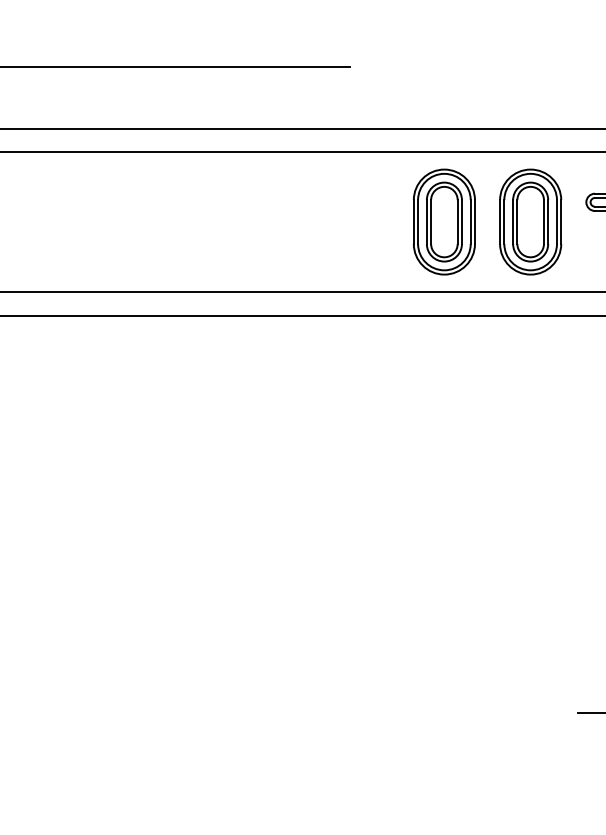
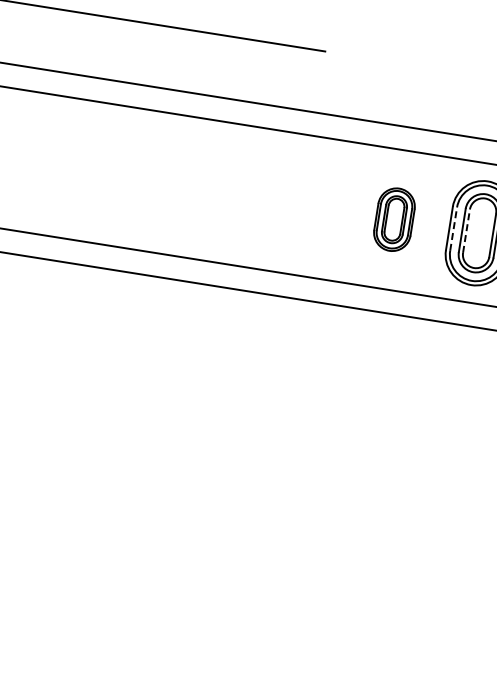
part: (444, 221) -> (394, 219), size x0.6
line: (504, 222) -> (453, 229), solid -> dashed
line: (517, 222) -> (466, 231), solid -> dashed

